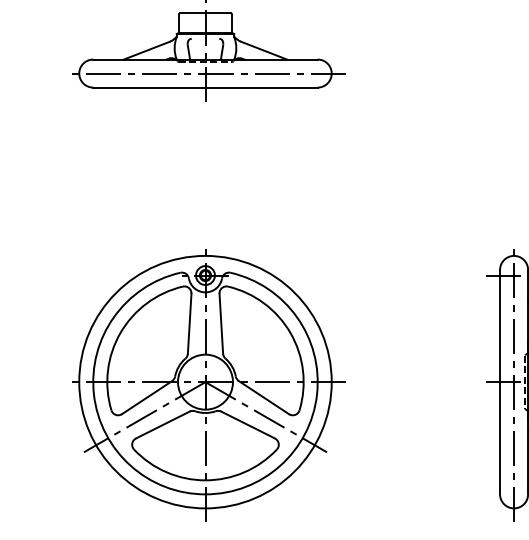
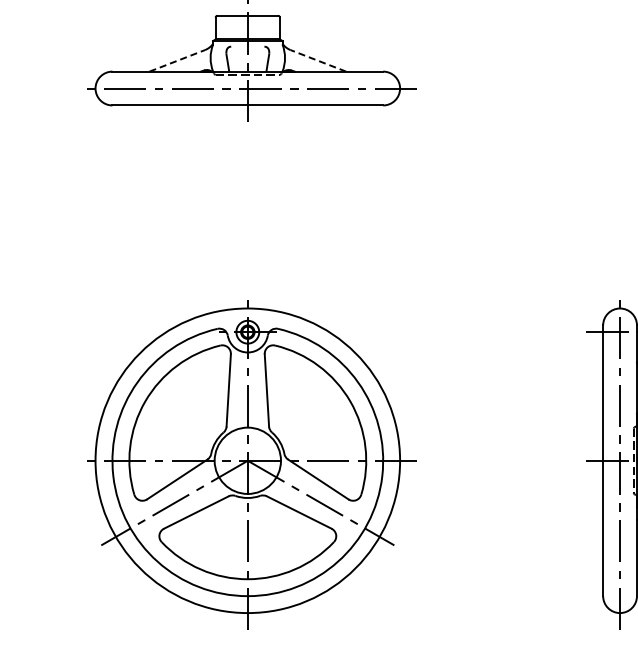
line: (147, 50) -> (177, 60), solid -> dashed
line: (264, 50) -> (318, 60), solid -> dashed

